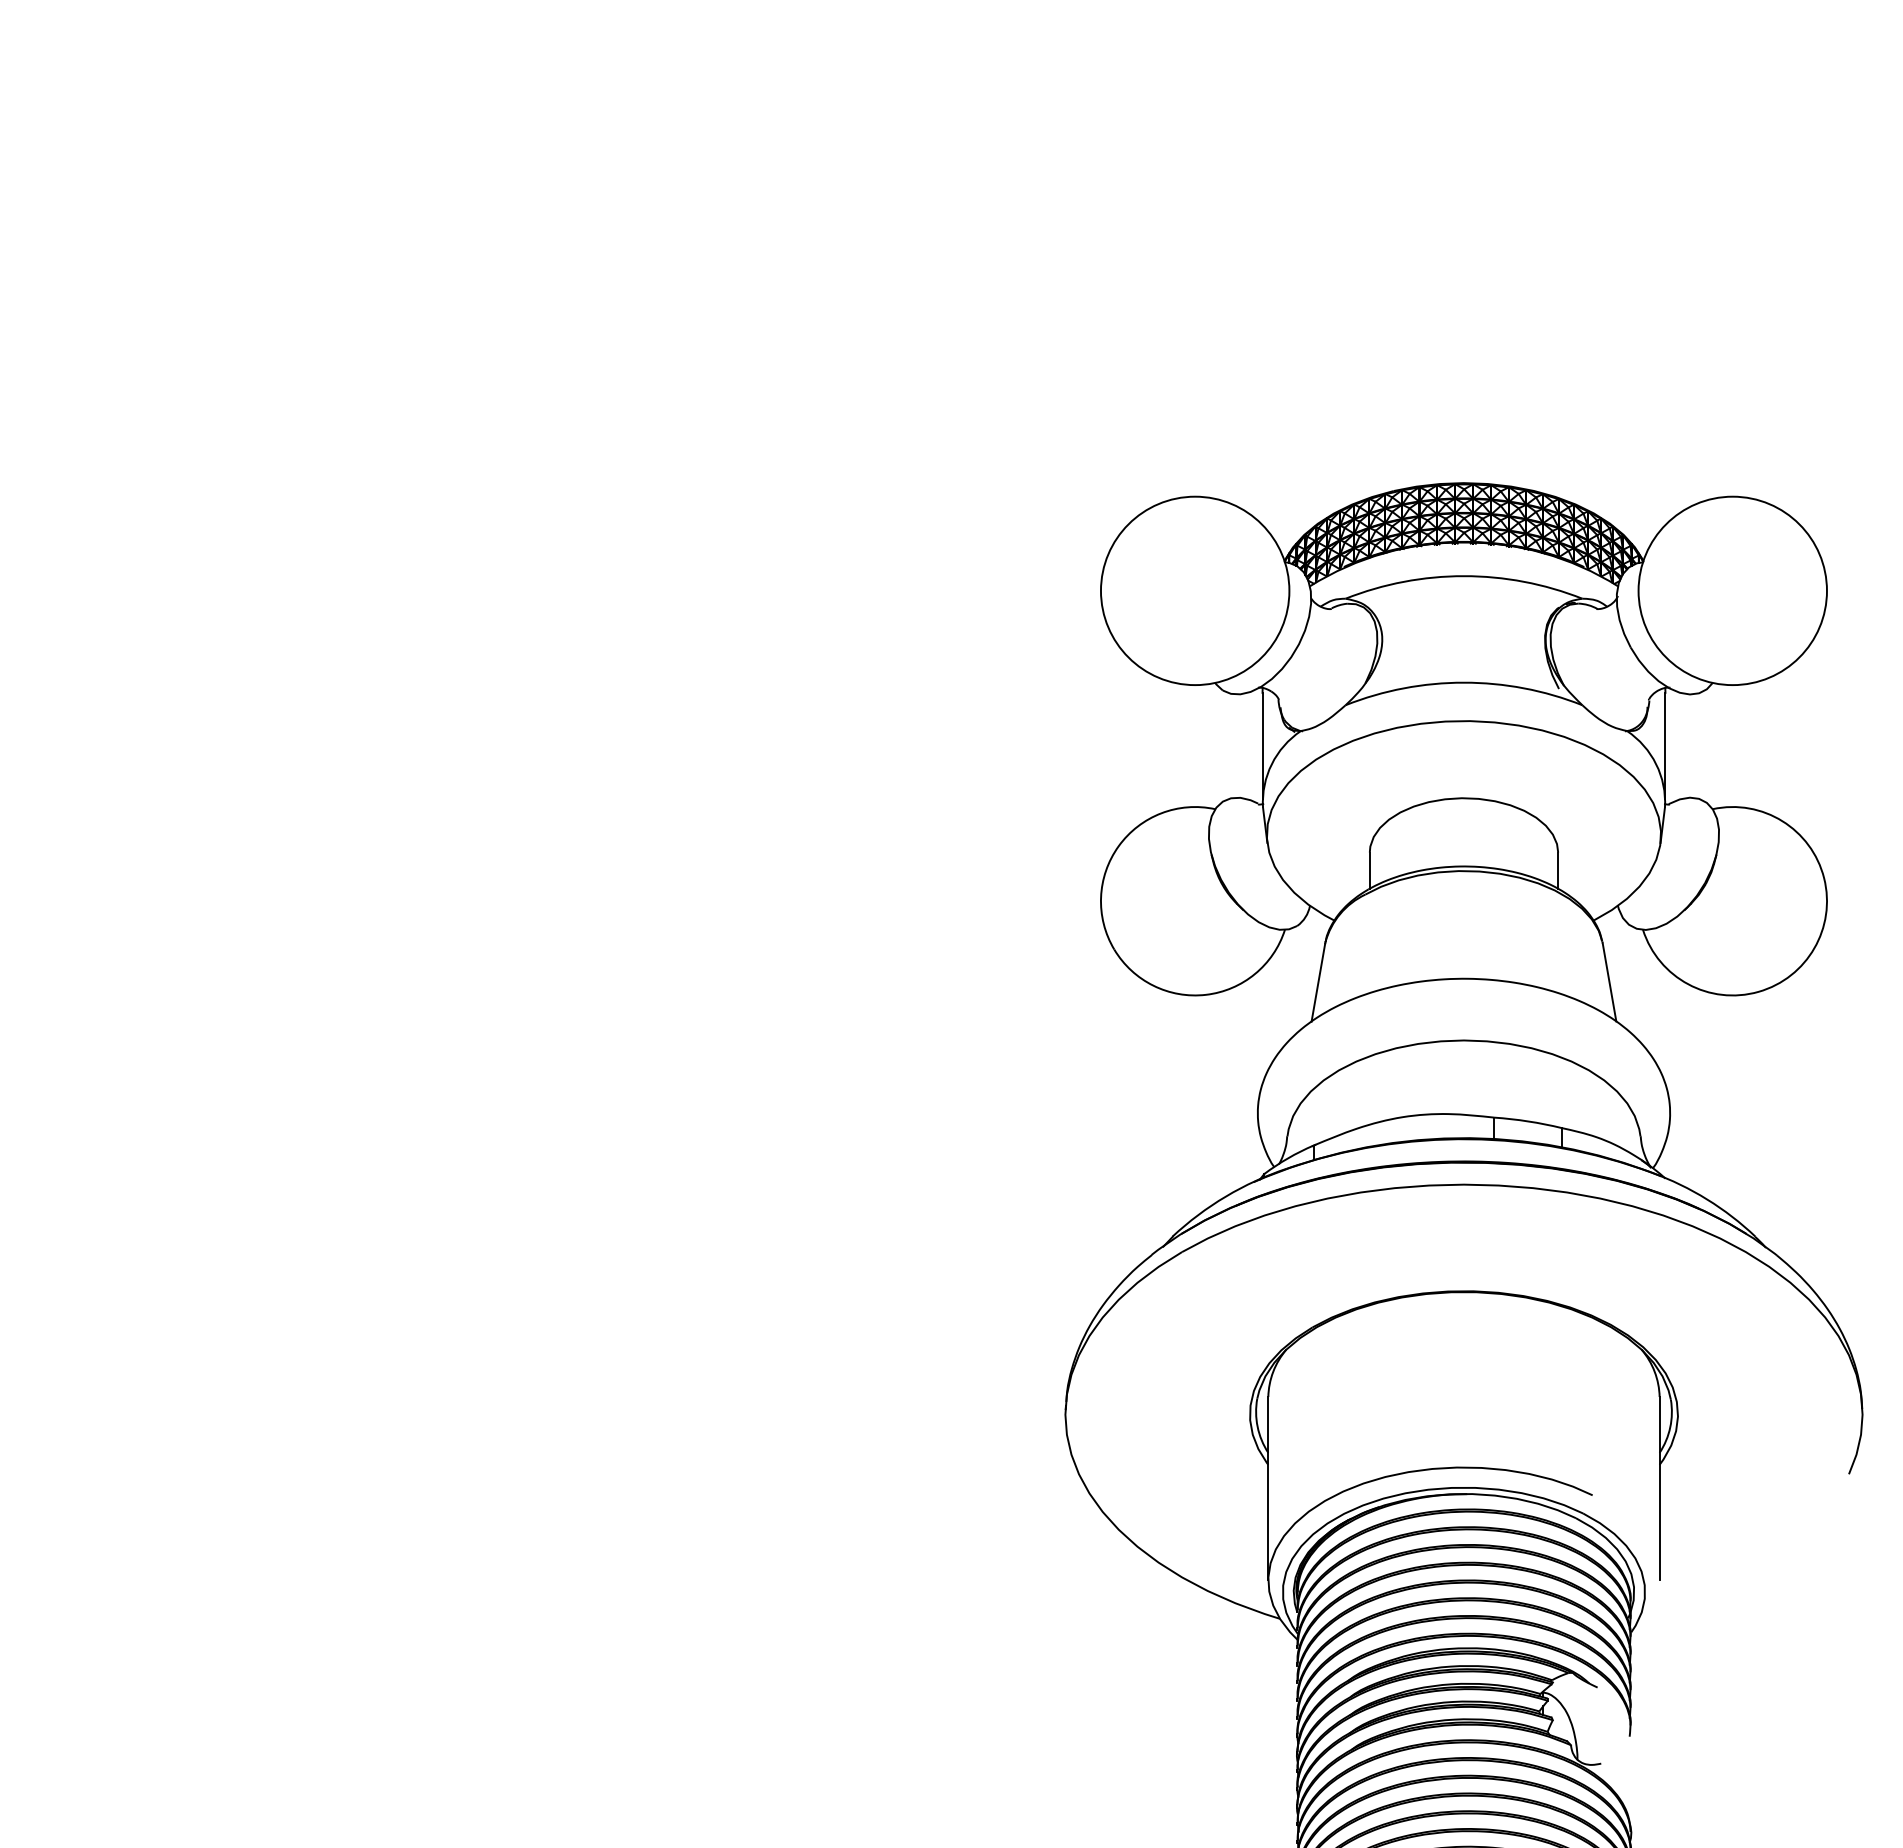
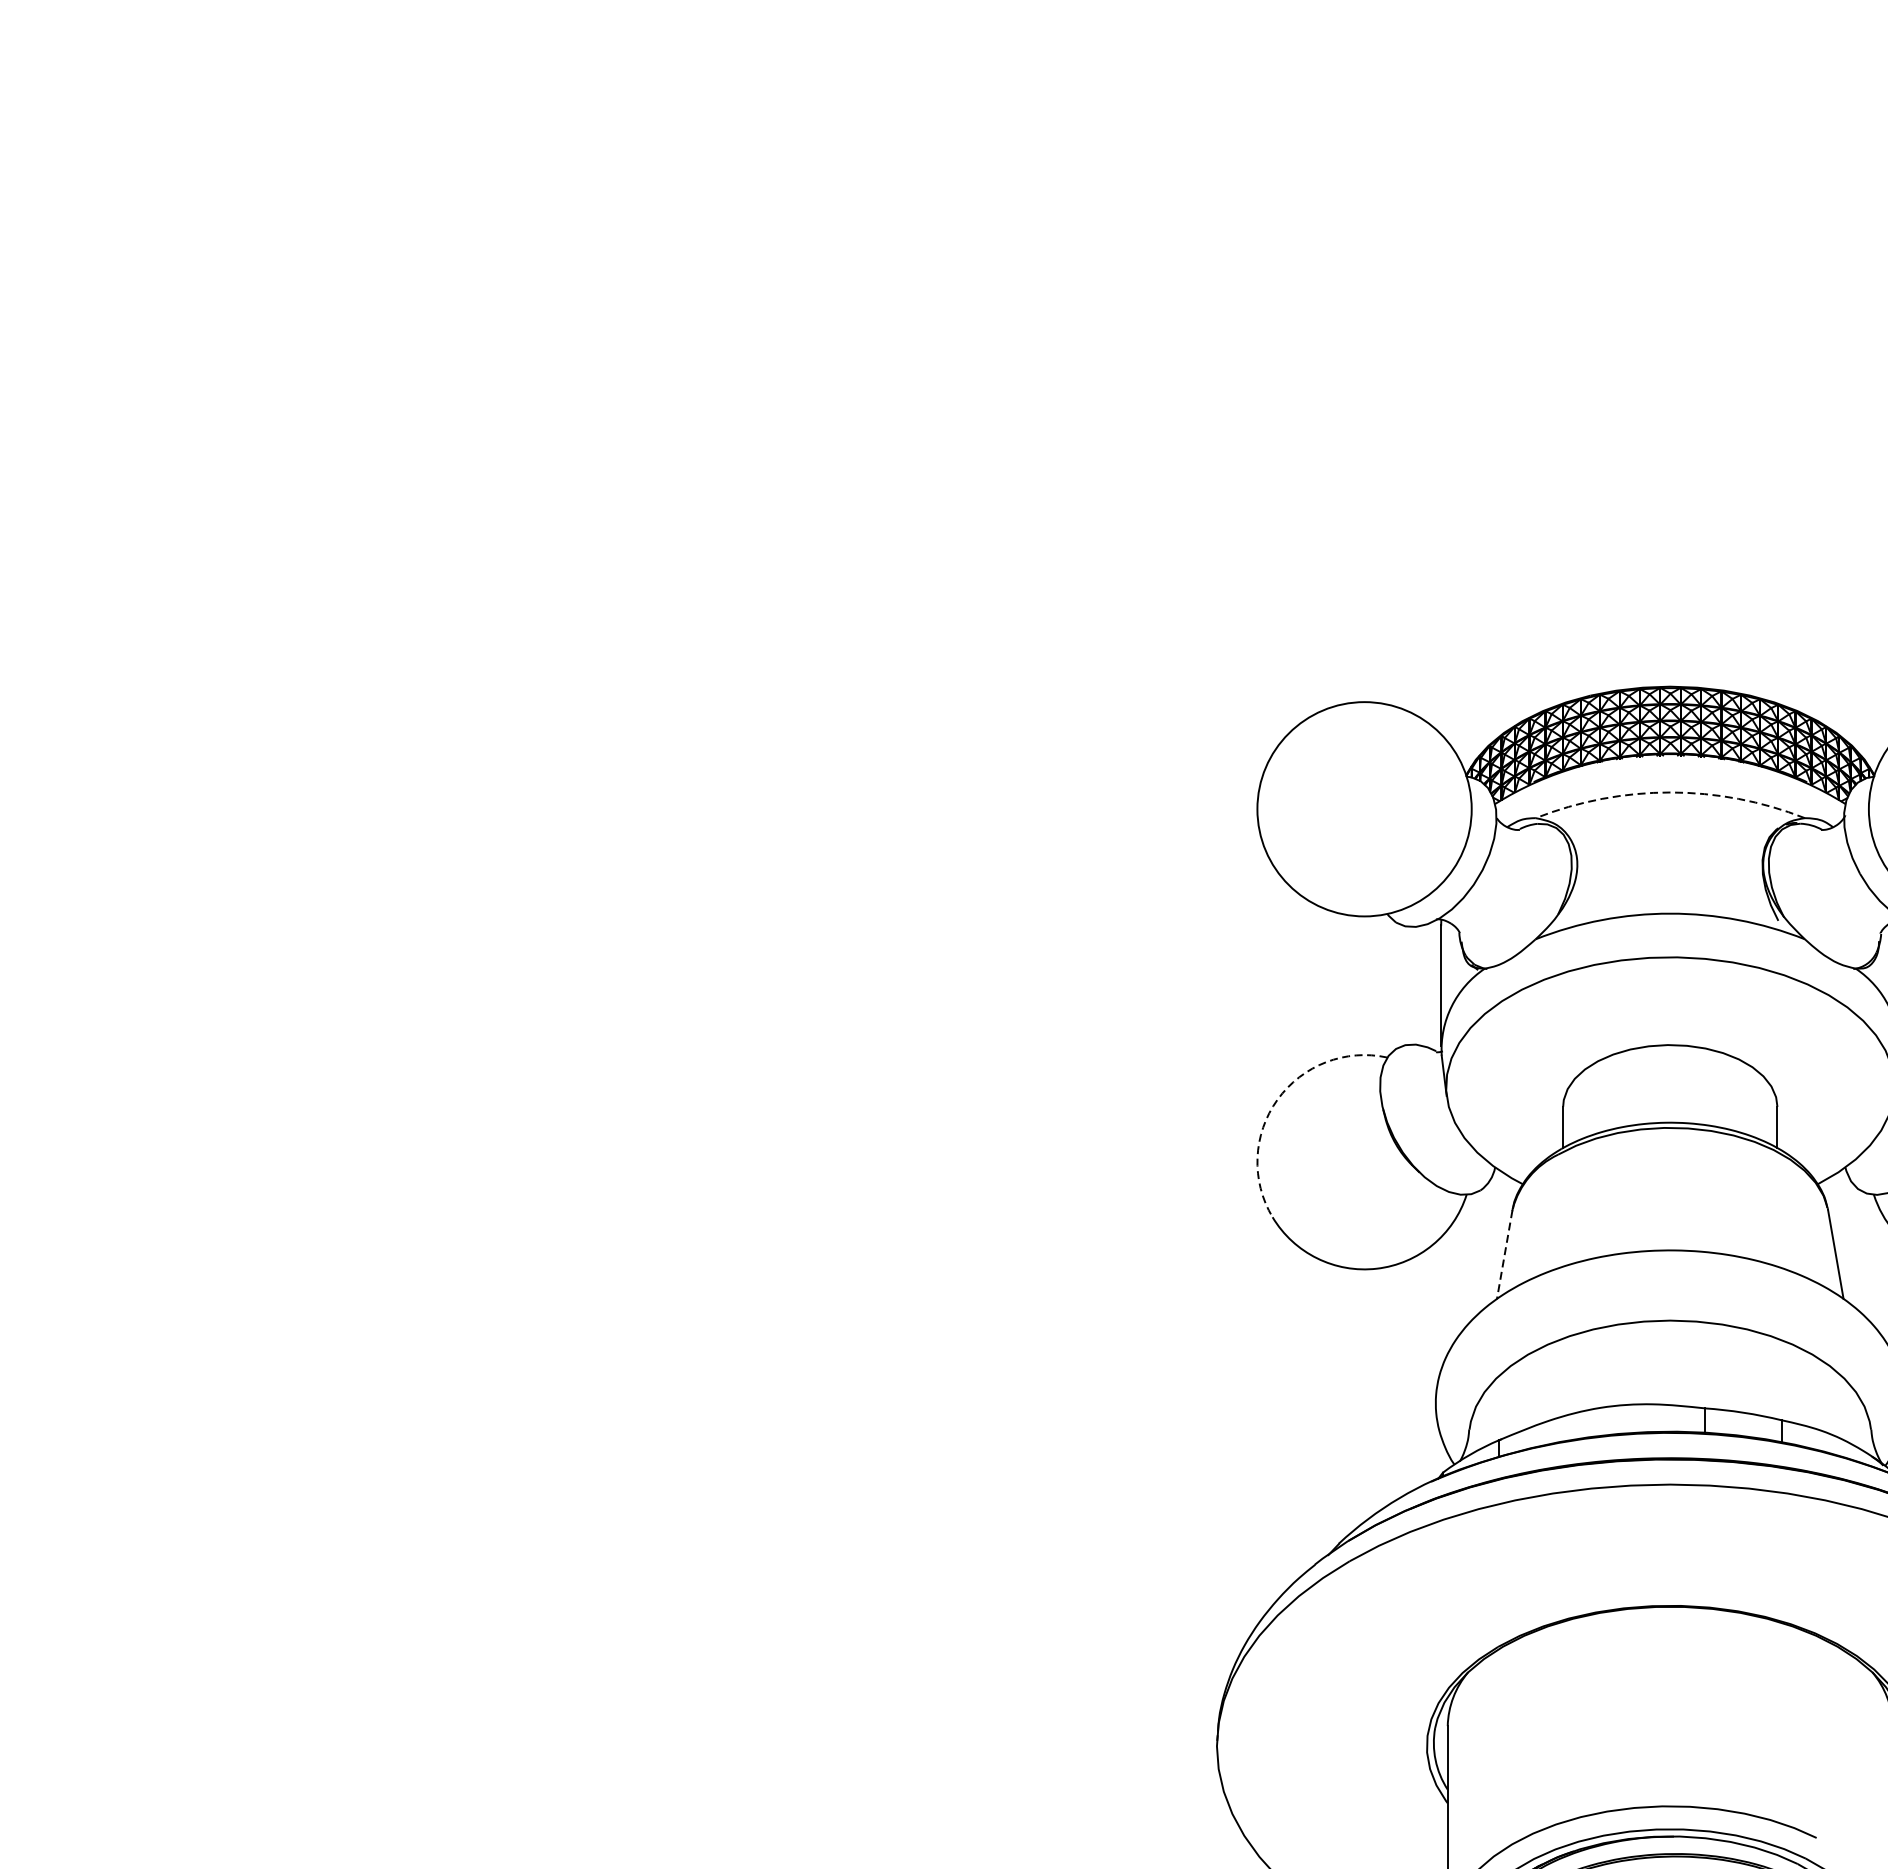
arc: (1463, 576) -> (1669, 792), solid -> dashed
arc: (1118, 846) -> (1277, 1099), solid -> dashed
line: (1318, 982) -> (1504, 1254), solid -> dashed

